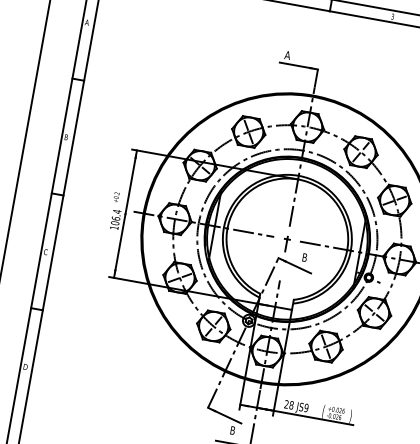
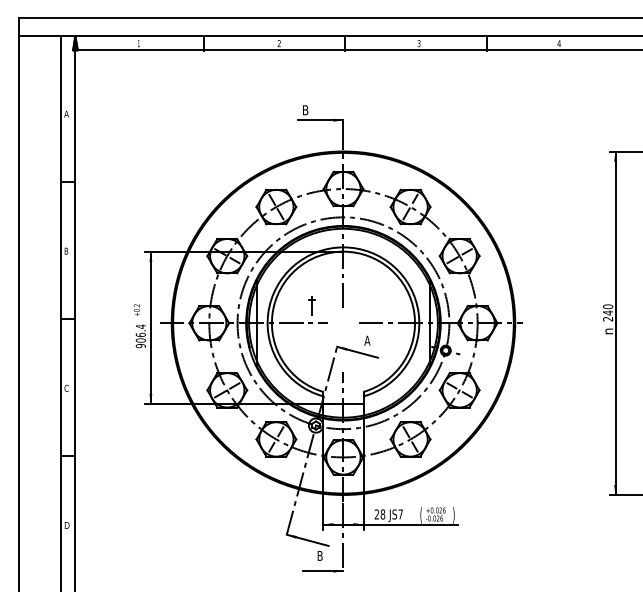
text: (287, 55) -> (305, 110), A -> B
text: (113, 228) -> (140, 346), 106.4 -> 906.4
part: (285, 243) -> (311, 305), moved
text: (304, 257) -> (367, 340), B -> A
text: (306, 407) -> (400, 514), JS9 -> JS7

